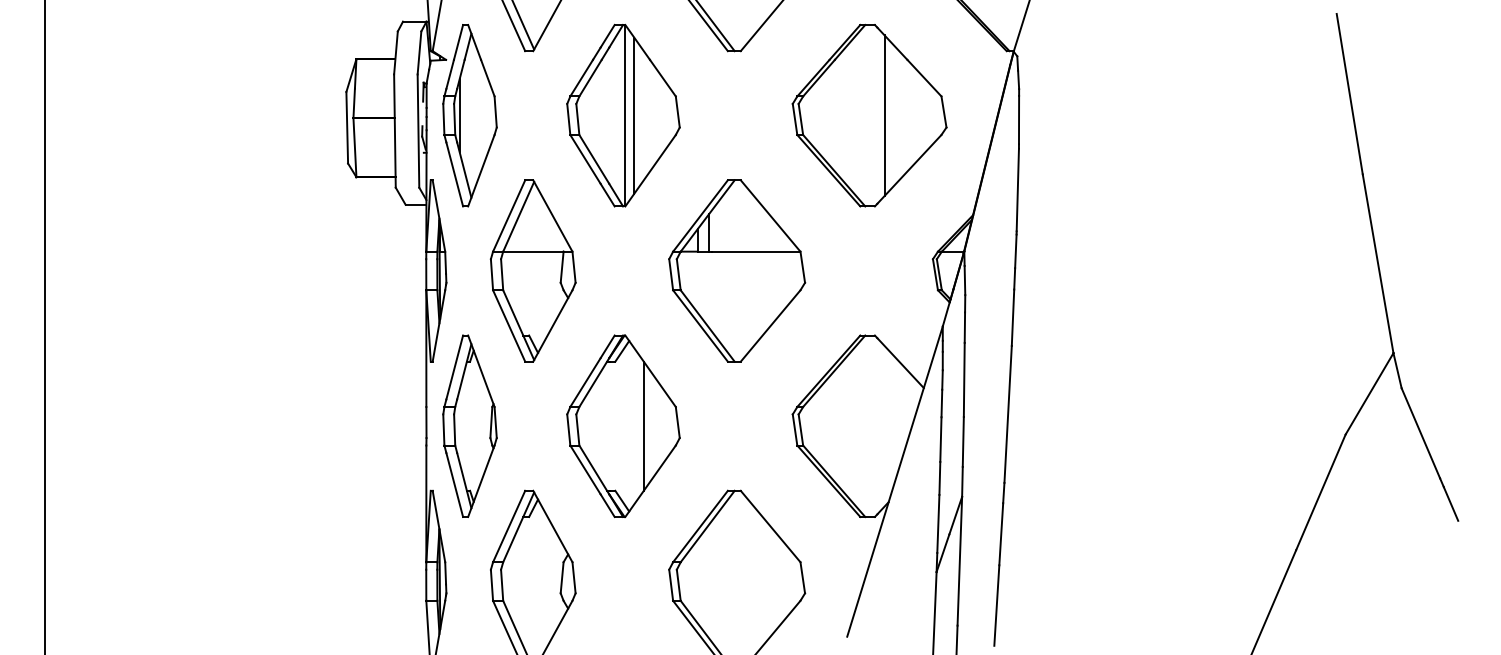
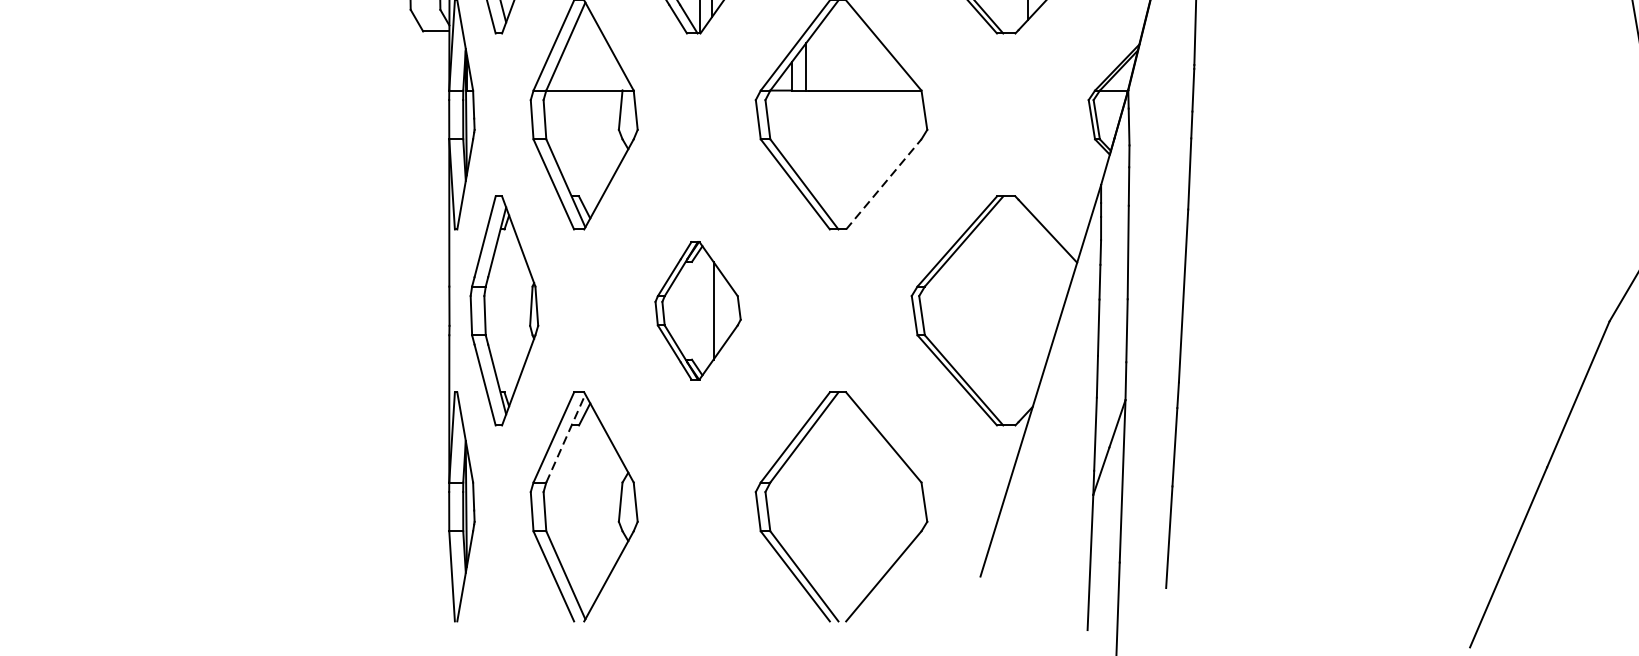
line: (770, 325) -> (883, 183), solid -> dashed
part: (623, 425) -> (698, 309), size x0.6
line: (518, 526) -> (565, 437), solid -> dashed

